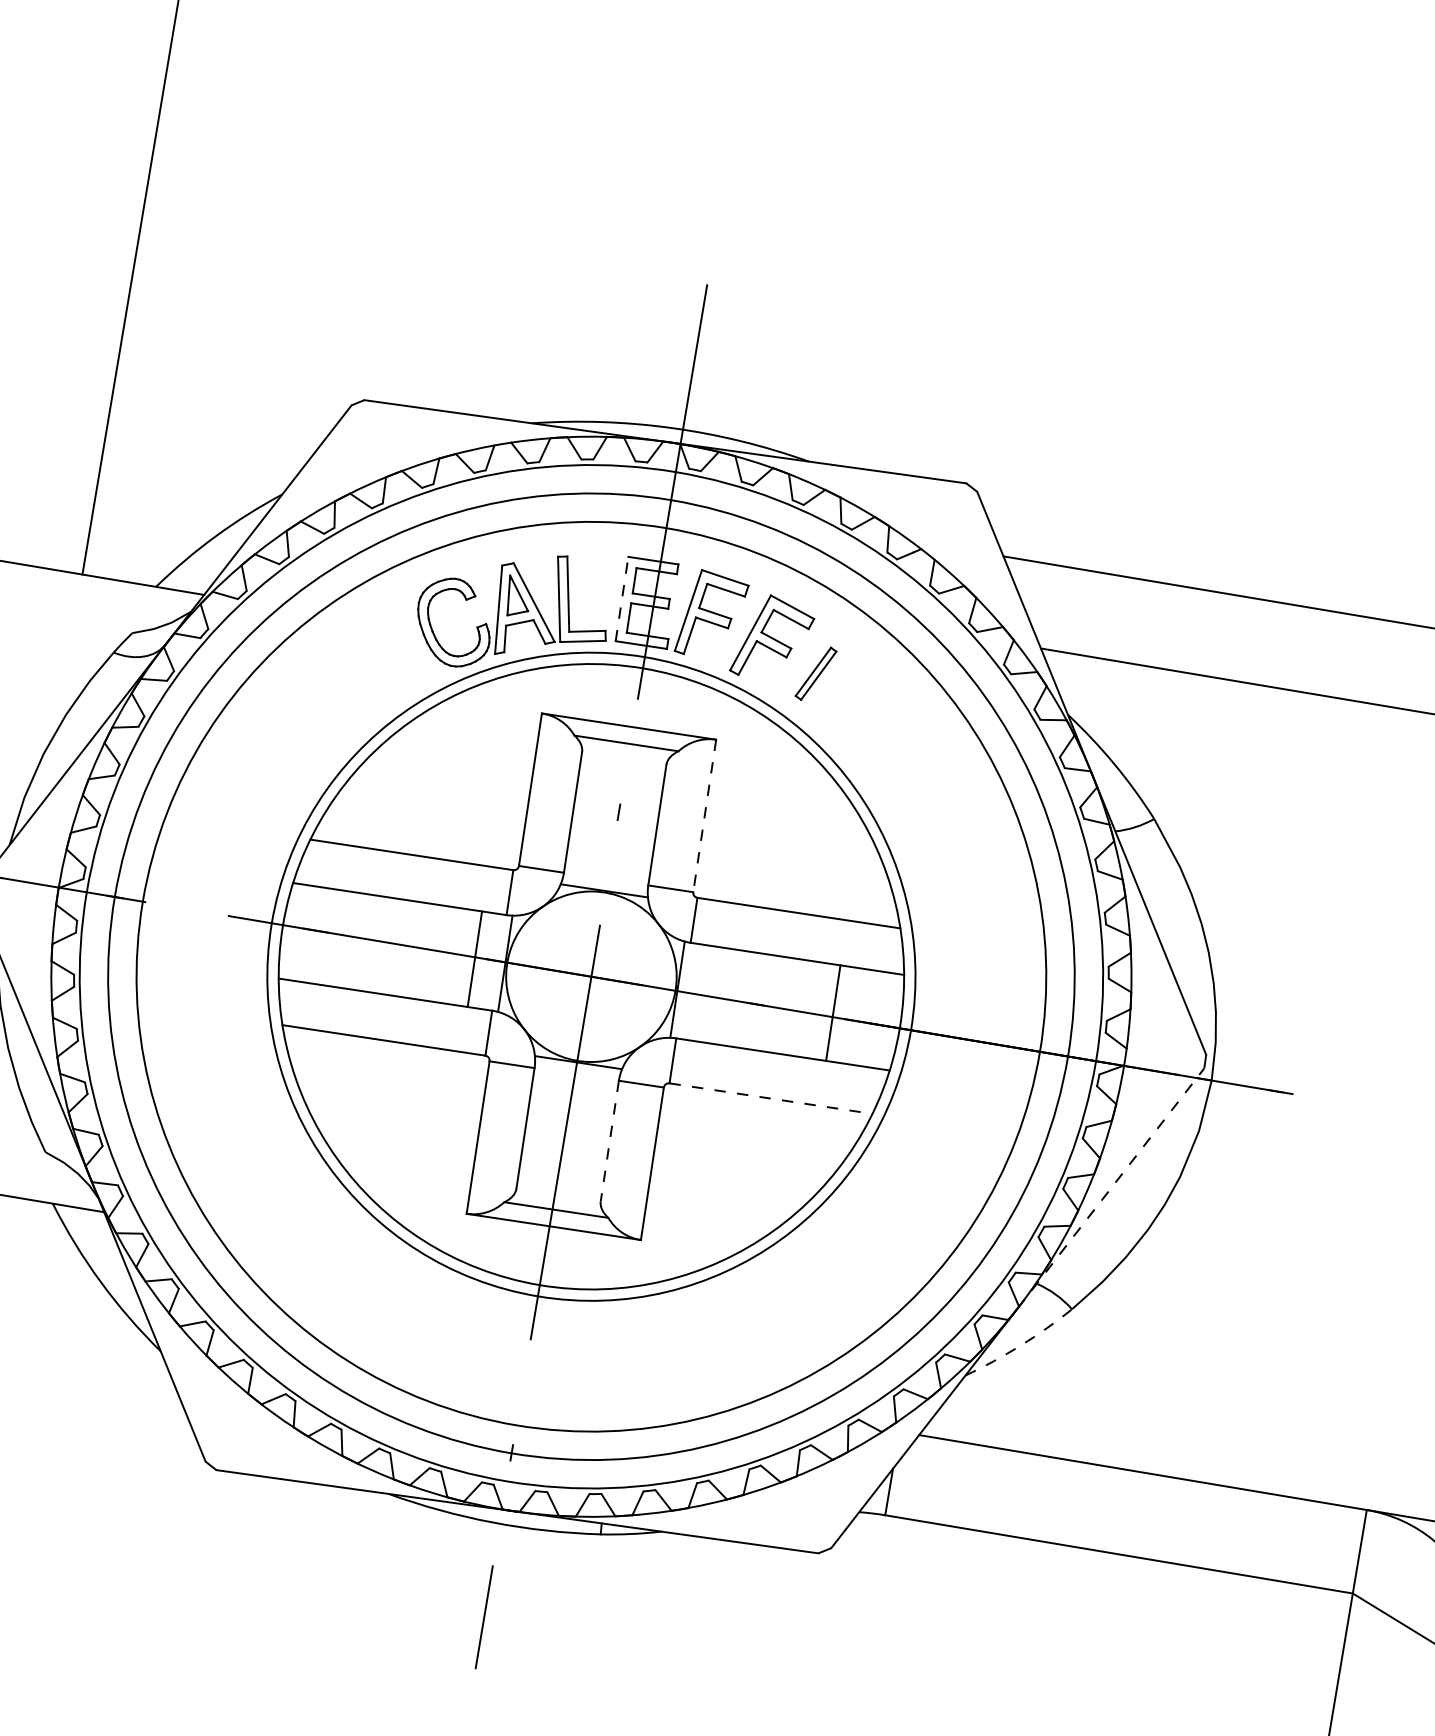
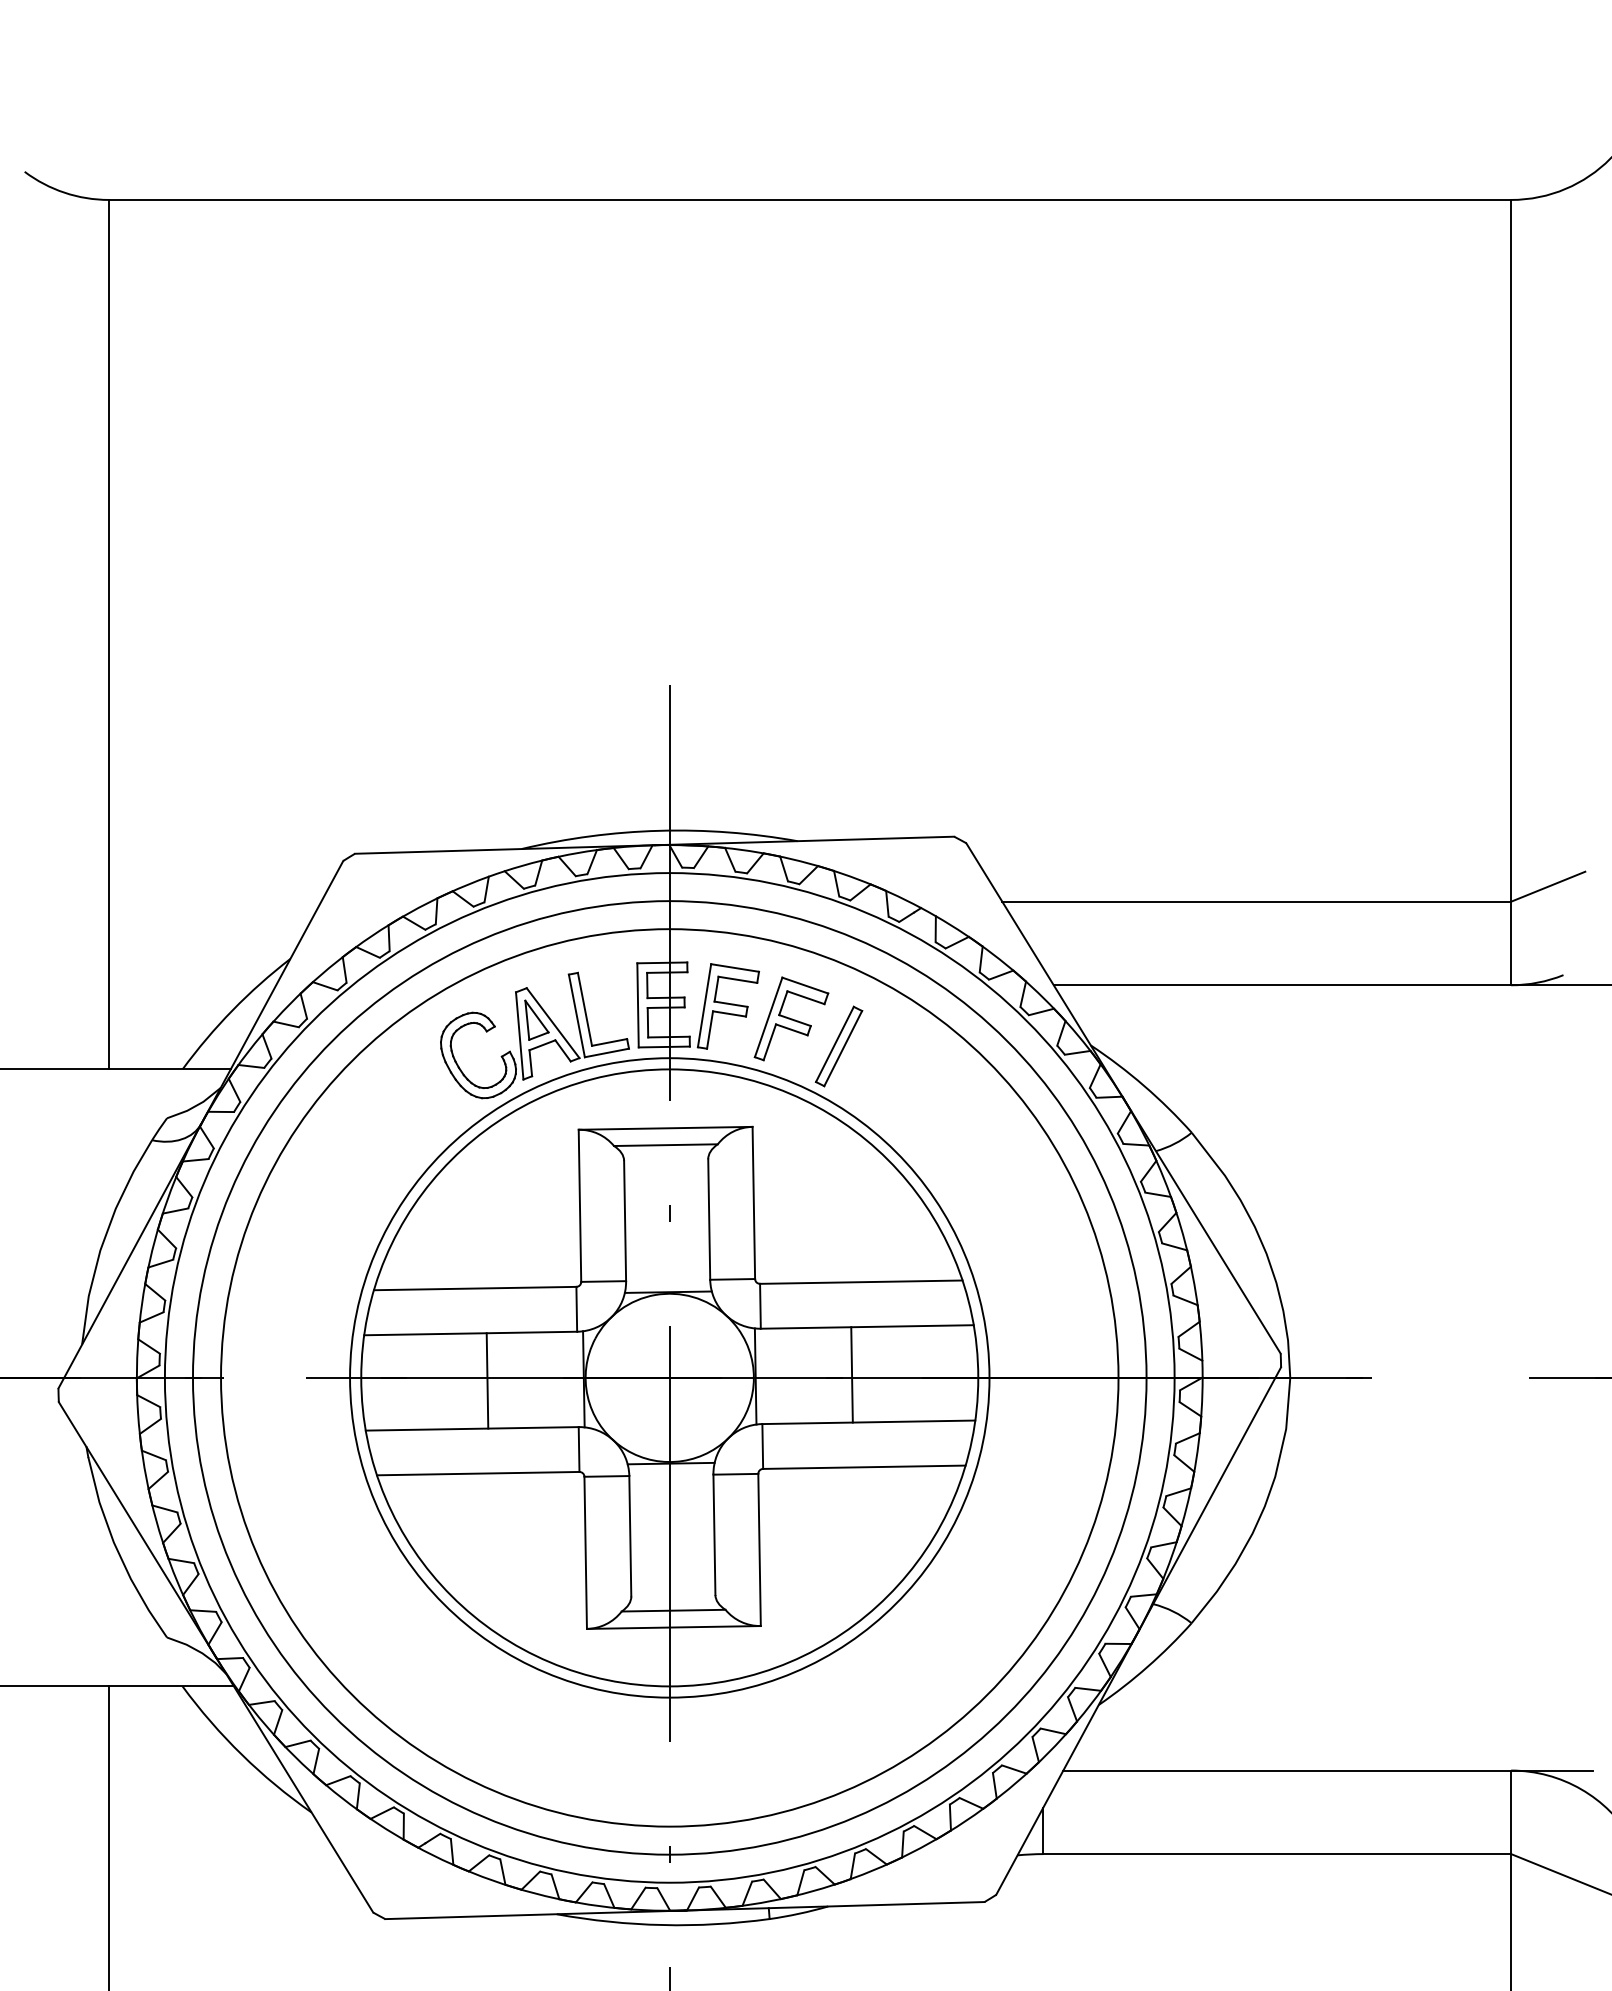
line: (622, 598) -> (638, 1004), dashed -> solid
part: (815, 673) -> (838, 1046), size x1.43
line: (704, 816) -> (753, 1203), dashed -> solid
line: (474, 958) -> (487, 1380), moved
line: (832, 1012) -> (851, 1374), moved
line: (771, 1098) -> (864, 1467), dashed -> solid
line: (609, 1141) -> (714, 1535), dashed -> solid
line: (1110, 1188) -> (1209, 1499), dashed -> solid
arc: (1020, 1345) -> (1147, 1666), dashed -> solid

